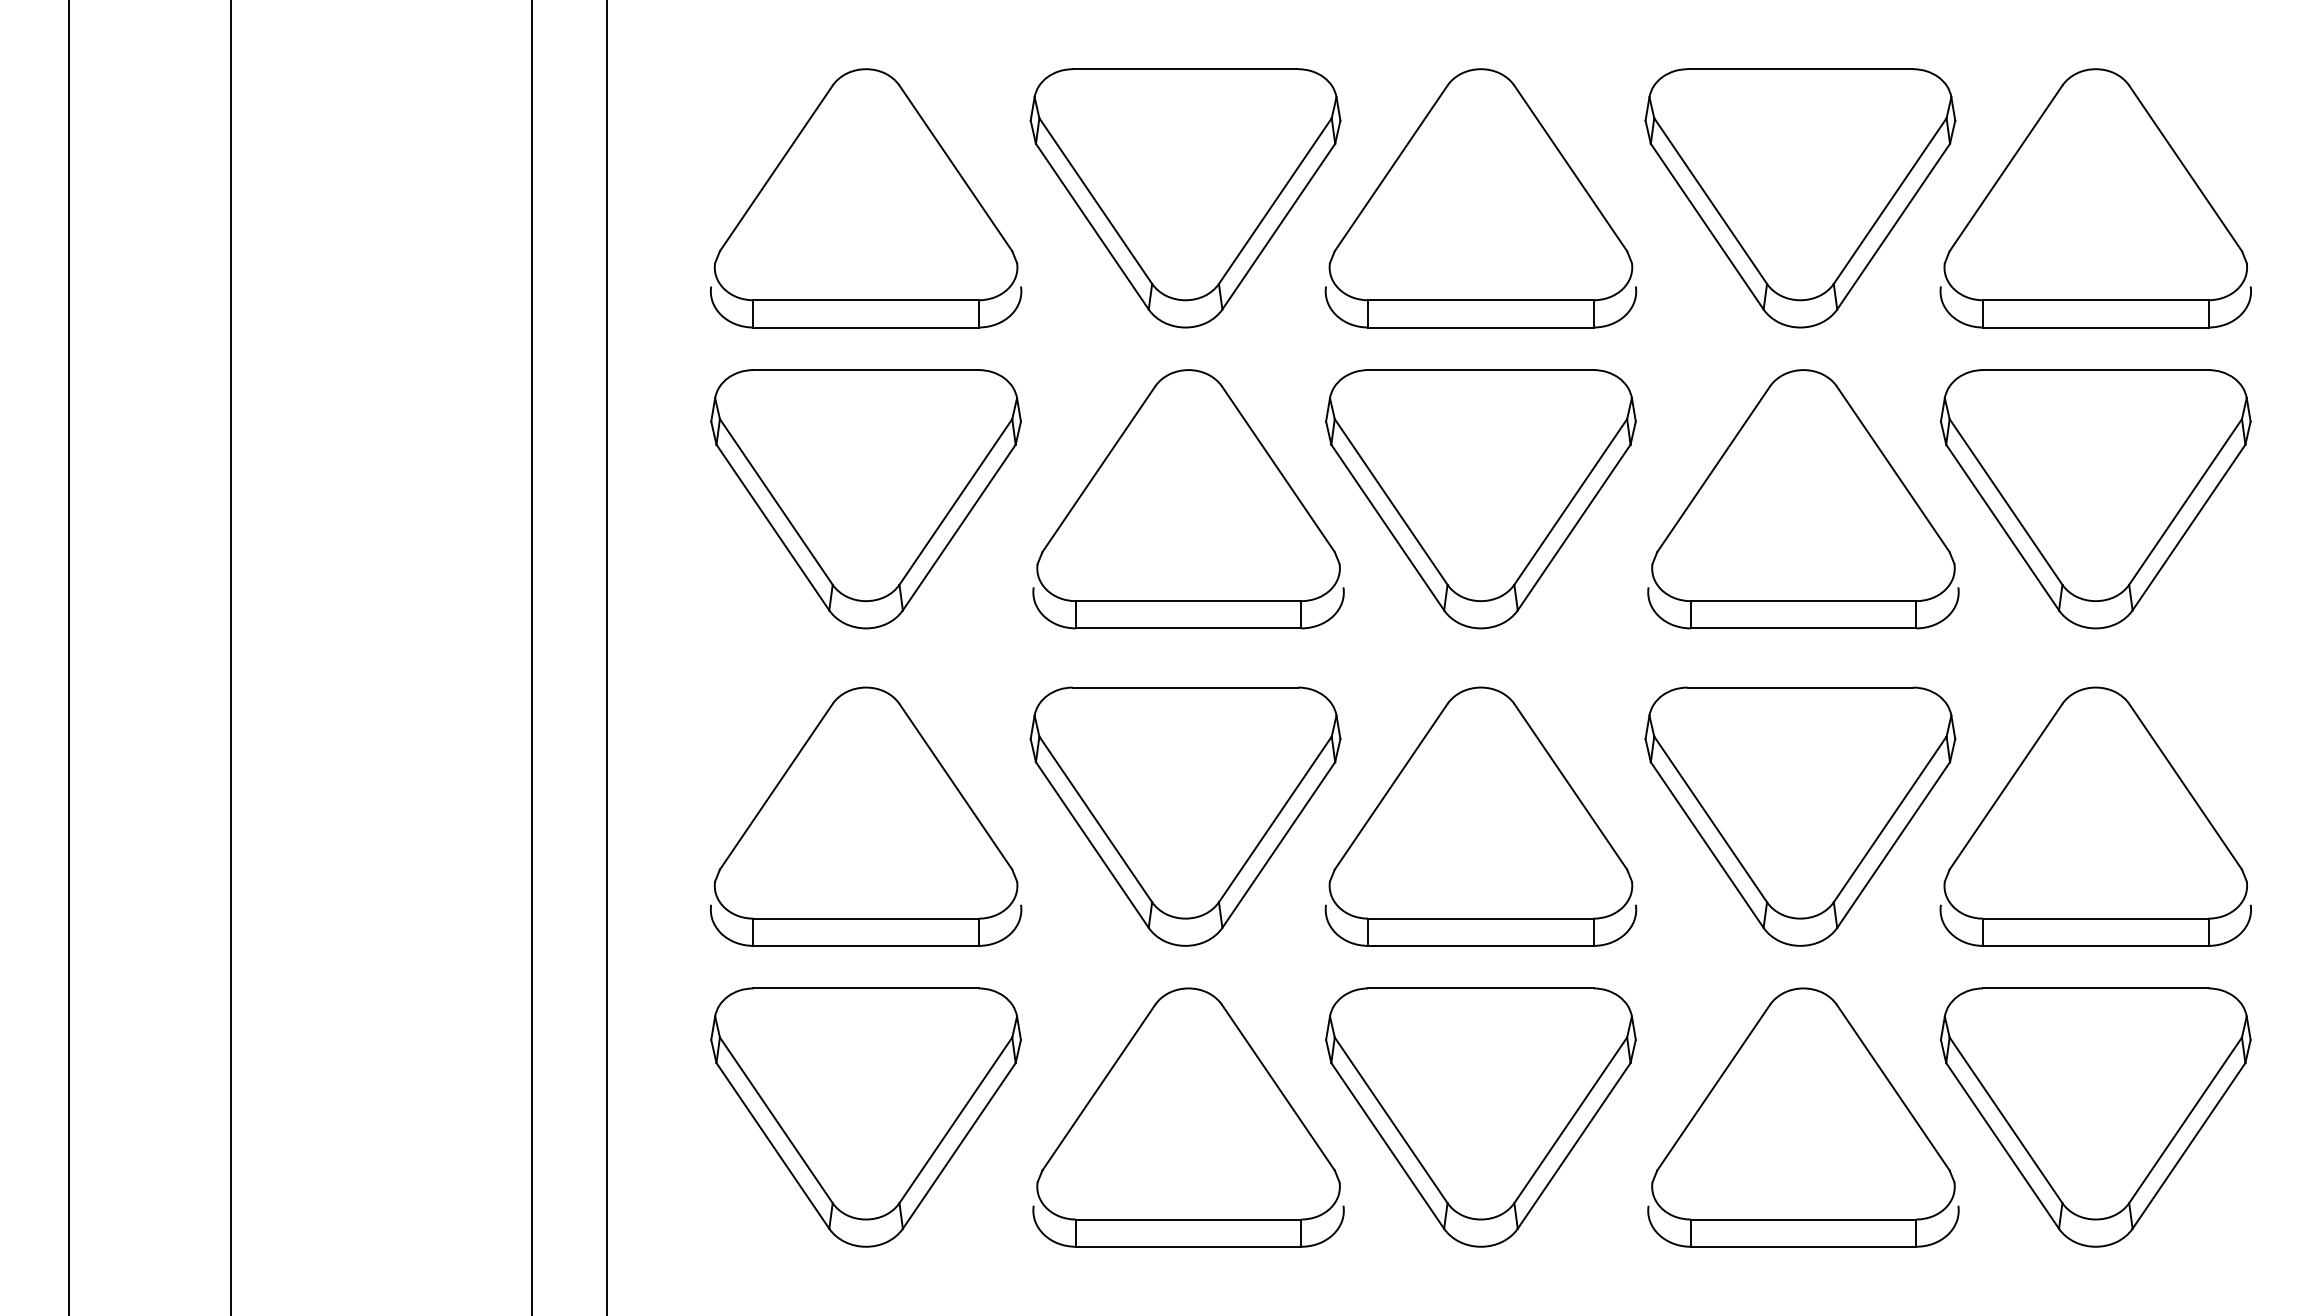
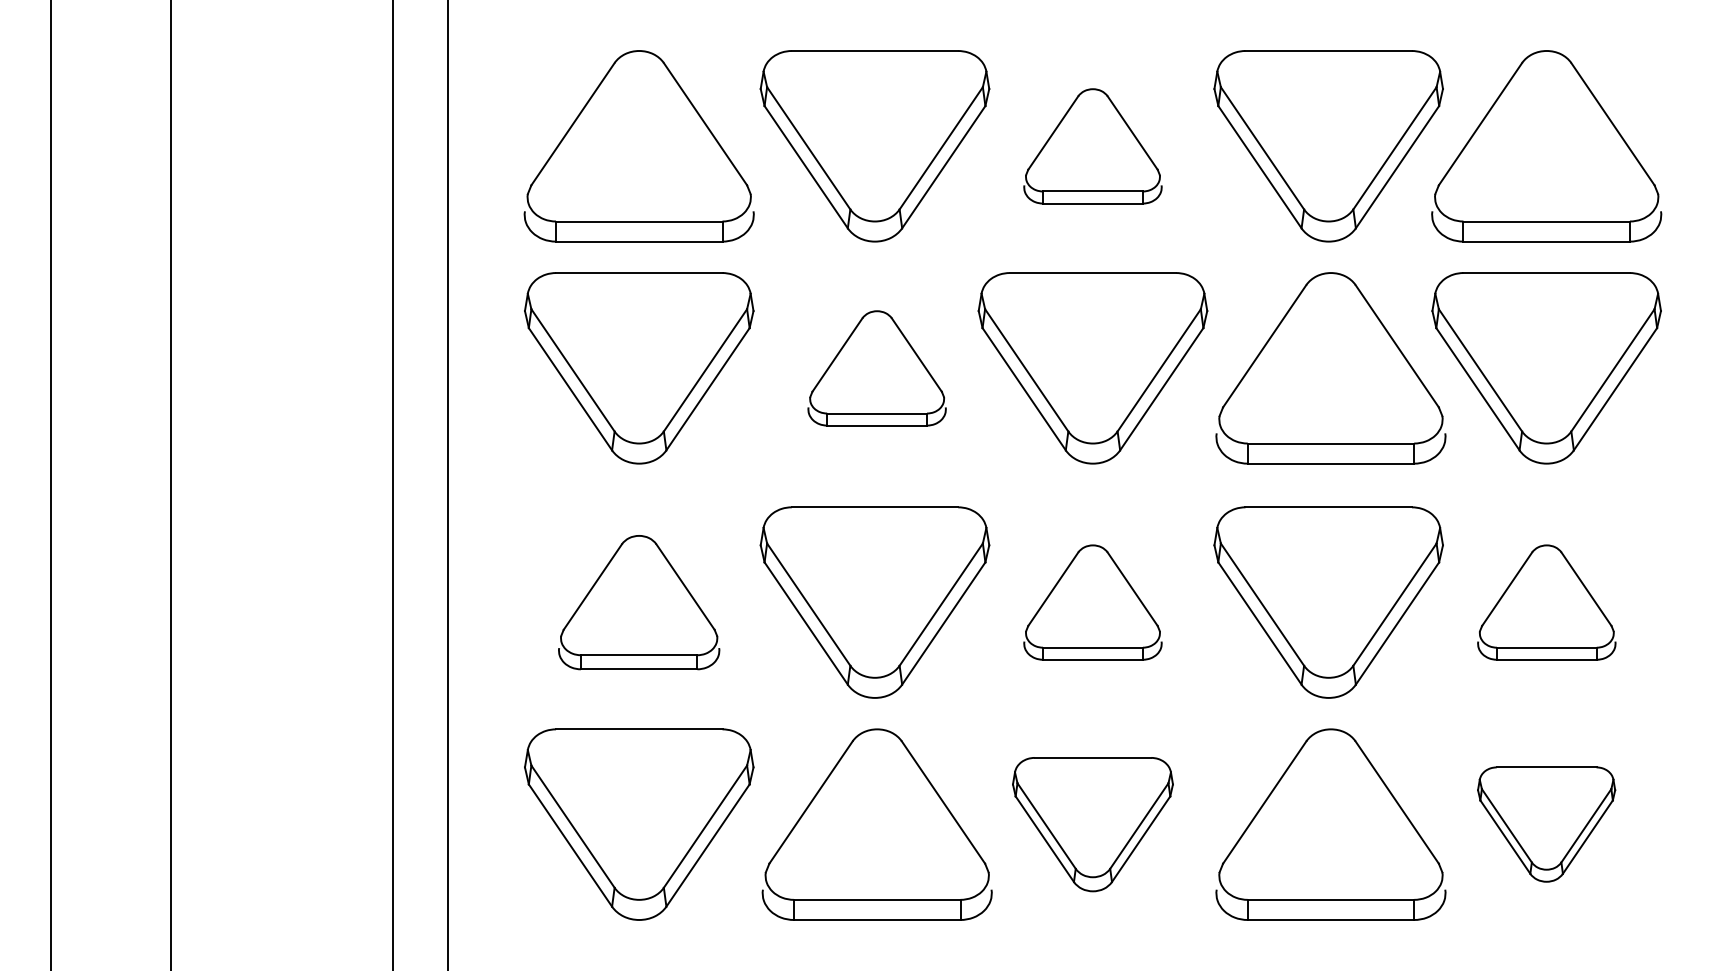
part: (1480, 198) -> (1092, 146), size x0.6
part: (1187, 499) -> (876, 368), size x0.6
part: (865, 816) -> (638, 602), size x0.7
part: (1480, 816) -> (1092, 602), size x0.6
part: (2095, 816) -> (1546, 602), size x0.6
part: (1480, 1117) -> (1092, 824), size x0.7
part: (2095, 1117) -> (1546, 824), size x0.6

